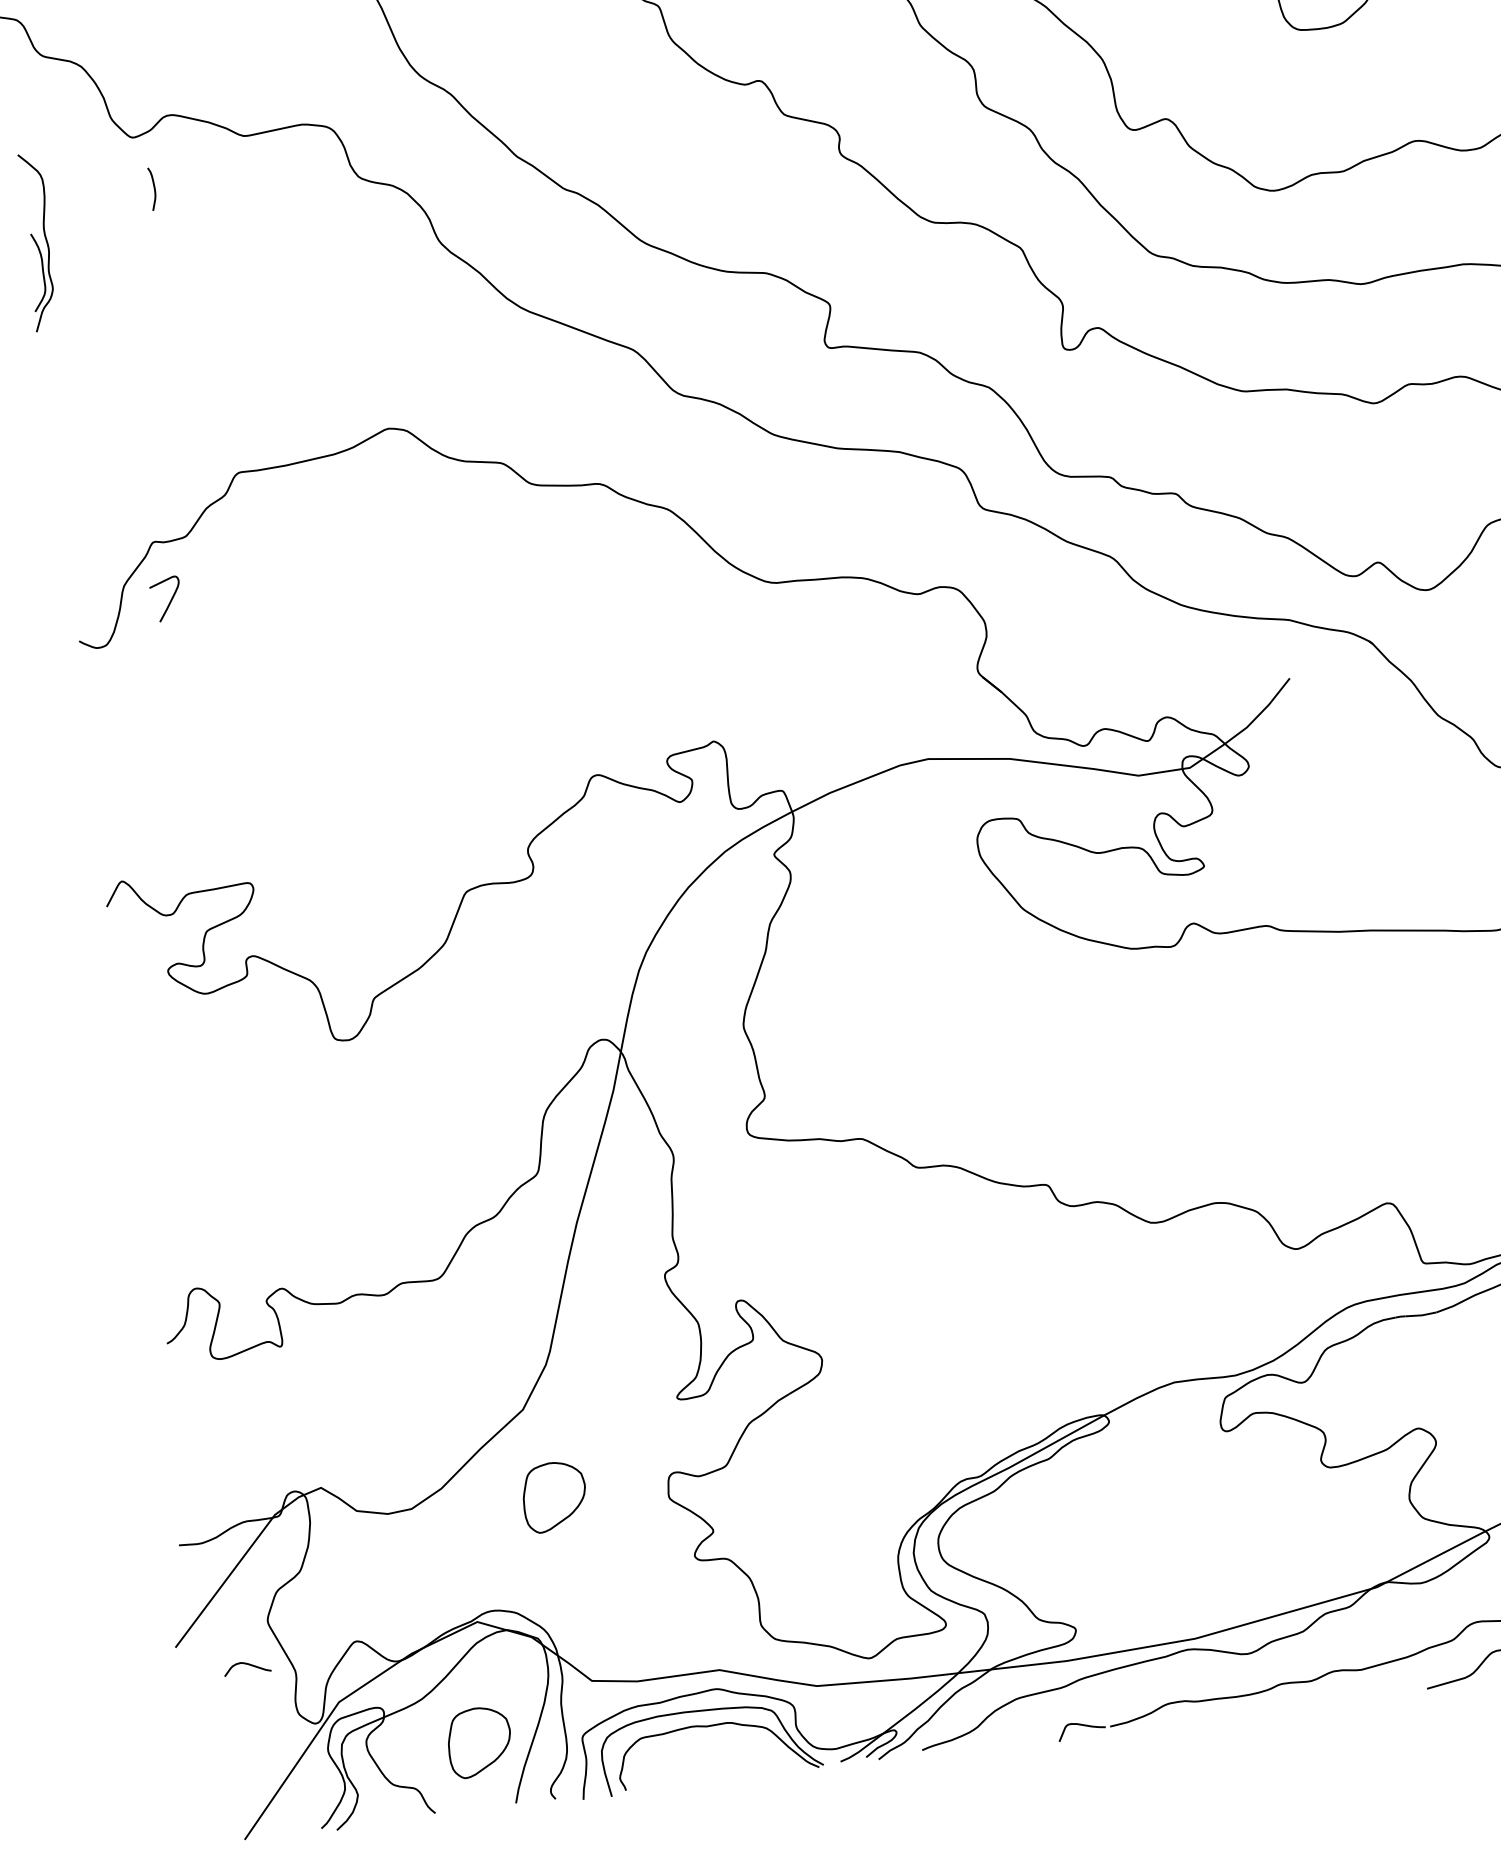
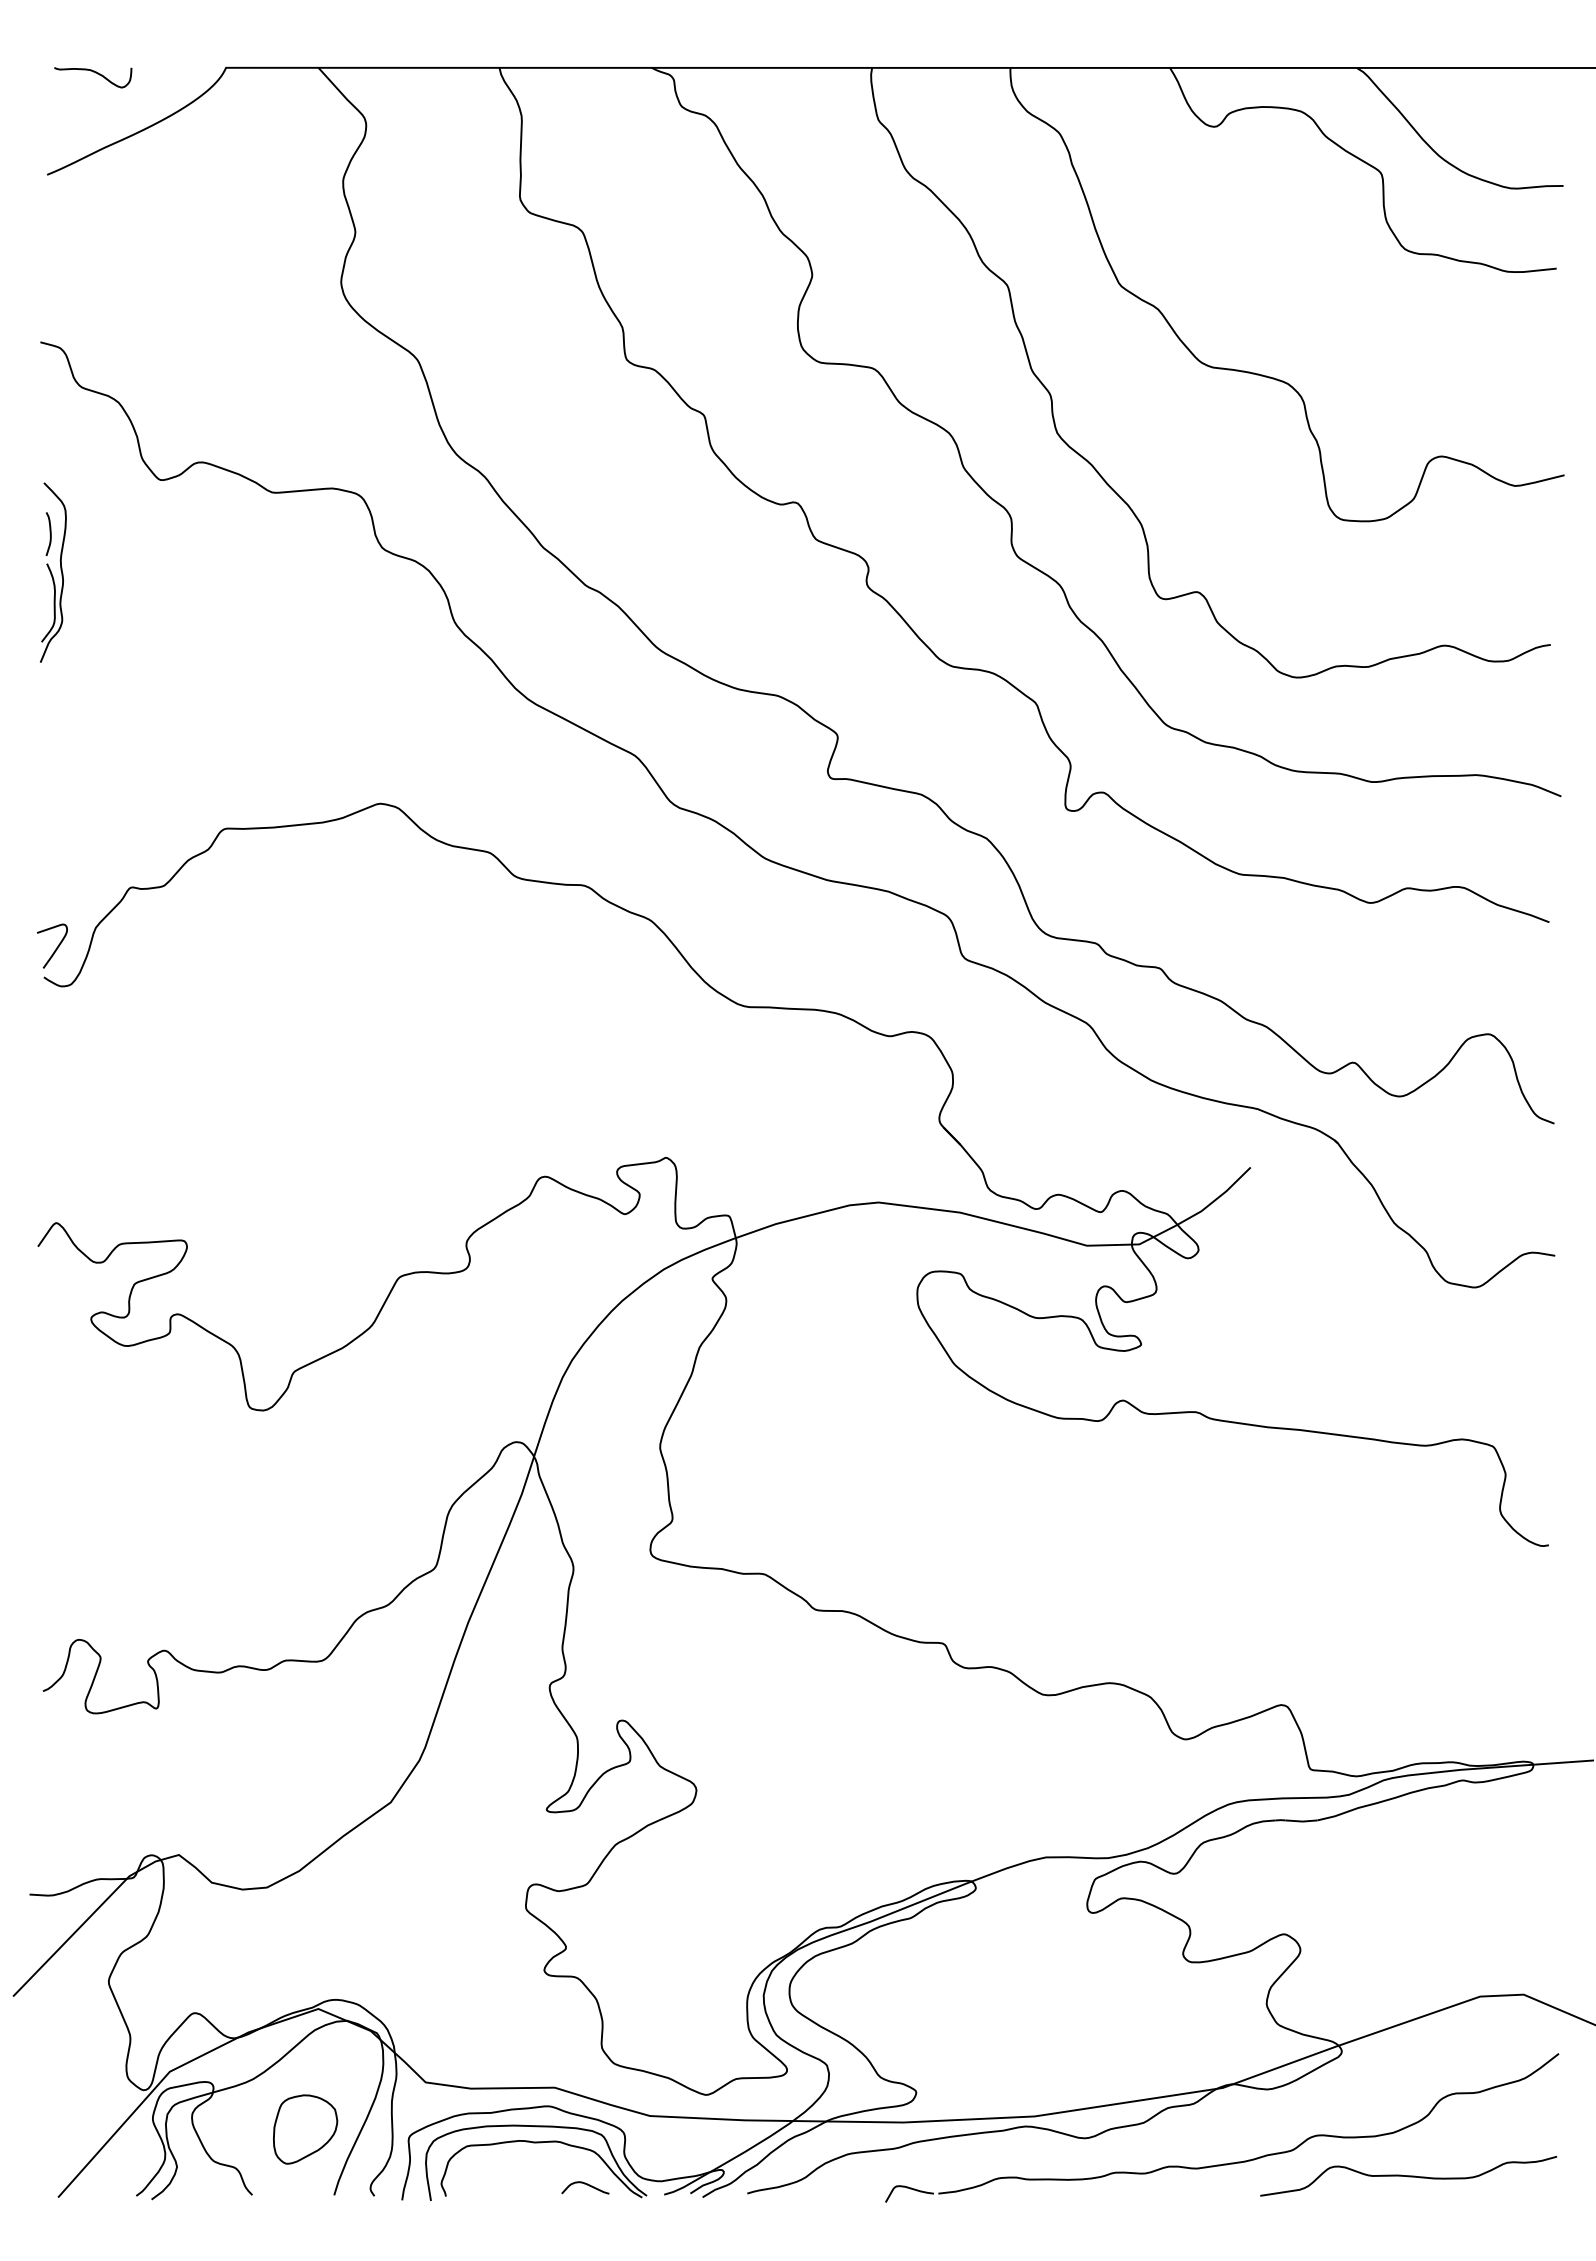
curve: (153, 188) -> (49, 533), moved
curve: (170, 599) -> (56, 947), moved
part: (554, 1496) -> (411, 1893), removed
curve: (249, 1665) -> (587, 2185), moved

